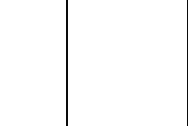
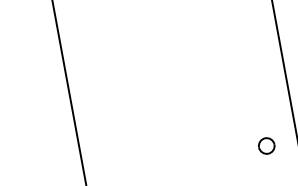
part: (170, 105) -> (266, 145), added

